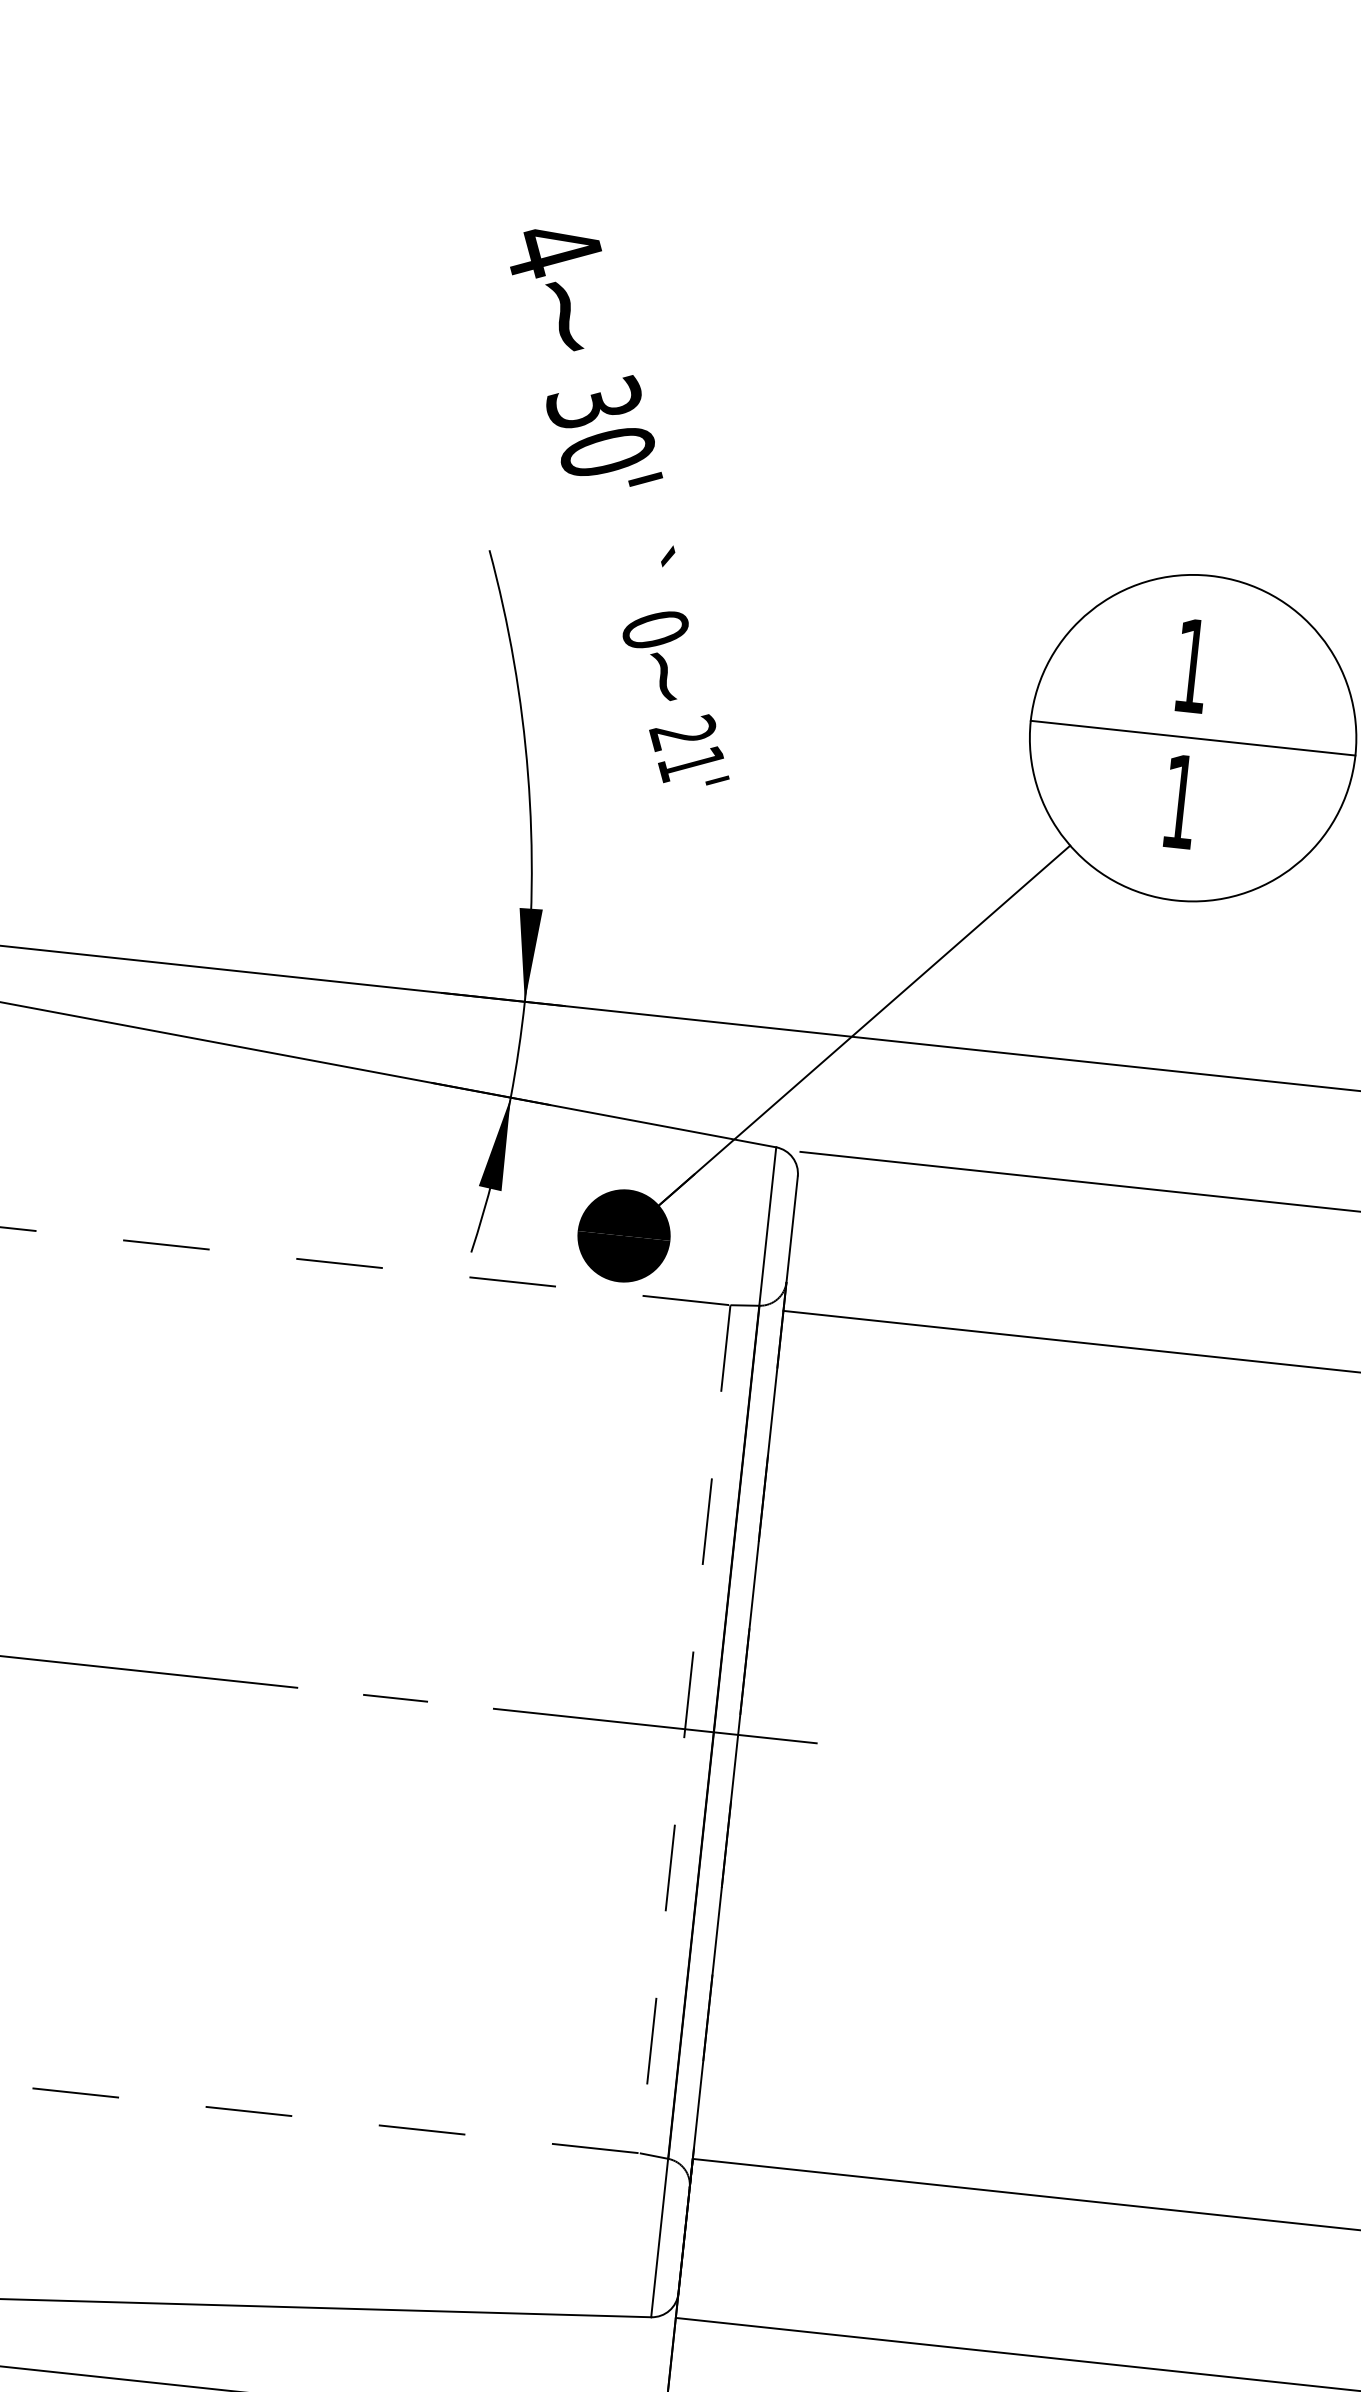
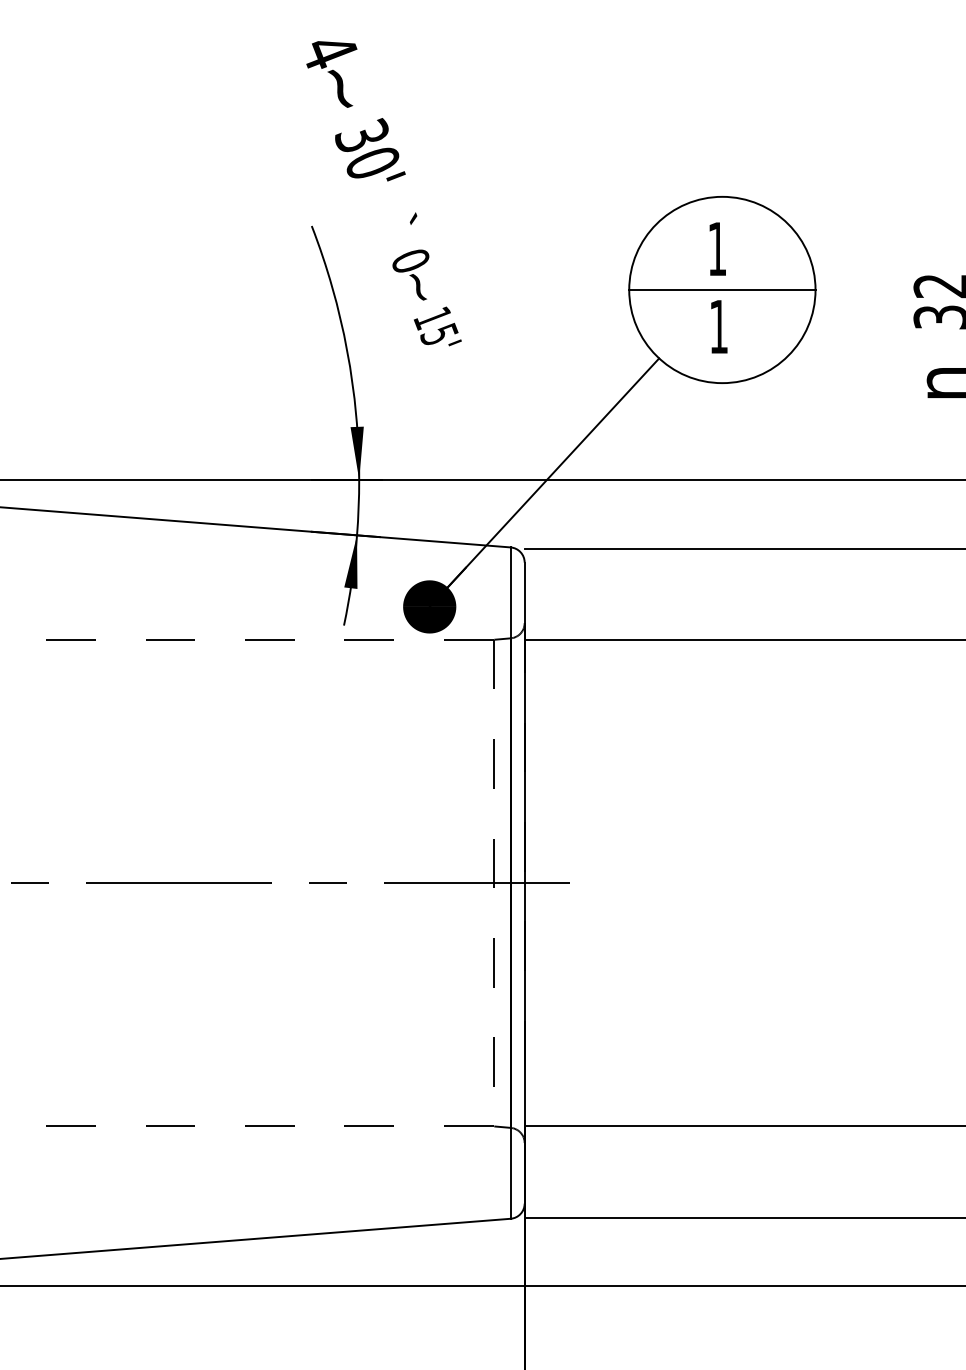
text: (686, 748) -> (435, 326), 21' -> 15'

